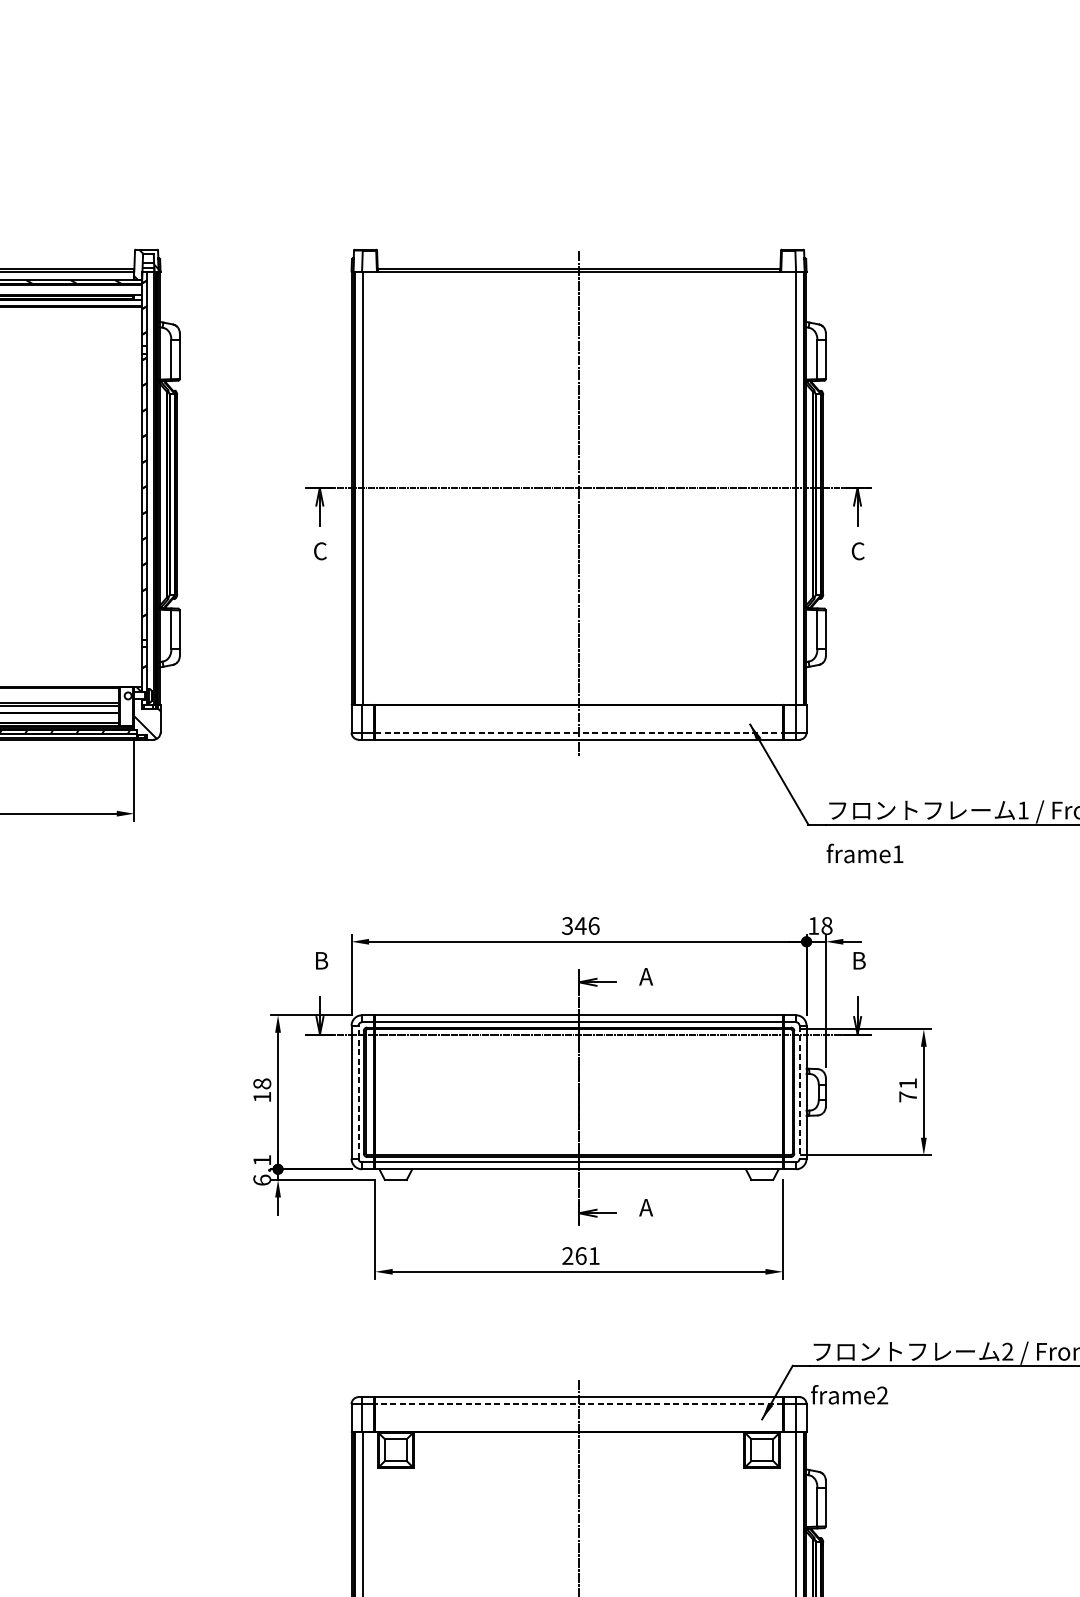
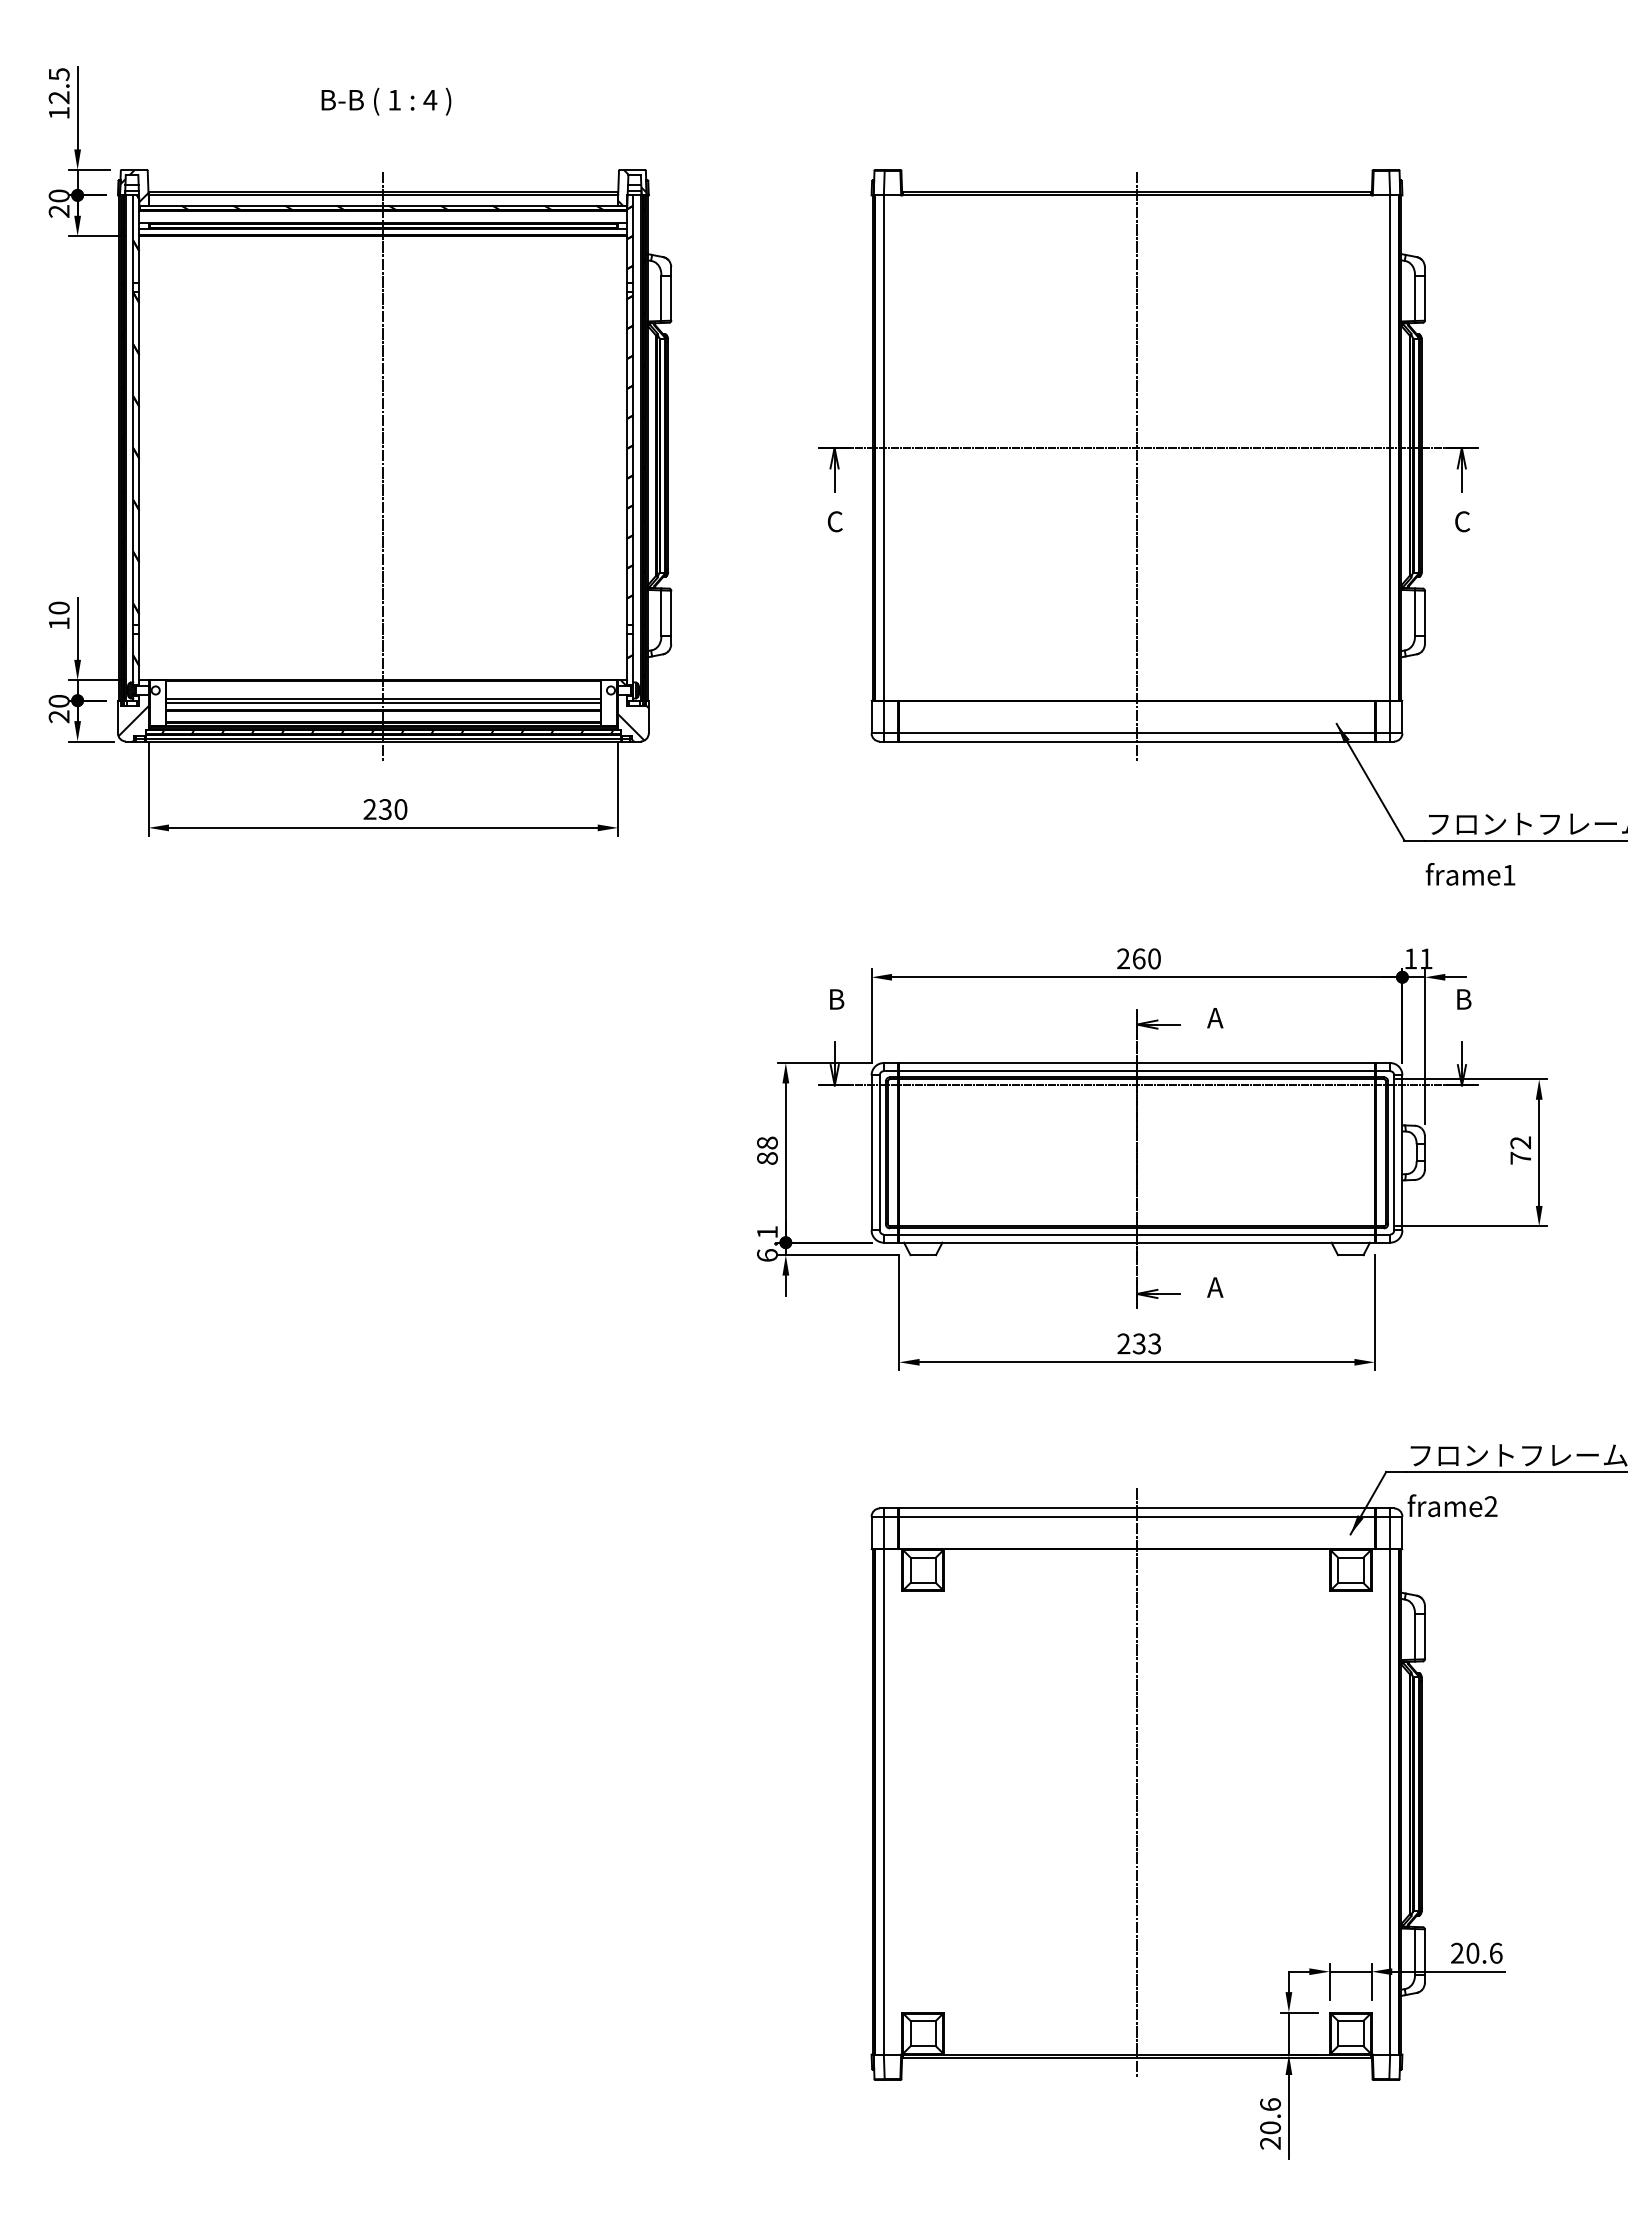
line: (579, 732) -> (1137, 733), dashed -> solid
text: (581, 925) -> (1139, 958), 346 -> 260
text: (827, 925) -> (1426, 958), 18 -> 11
text: (907, 1083) -> (1520, 1142), 71 -> 72
line: (358, 1091) -> (879, 1152), dashed -> solid
line: (799, 1091) -> (1394, 1152), dashed -> solid
text: (262, 1097) -> (767, 1158), 18 -> 88
text: (587, 1255) -> (1146, 1343), 261 -> 233
line: (579, 1404) -> (1137, 1516), dashed -> solid

